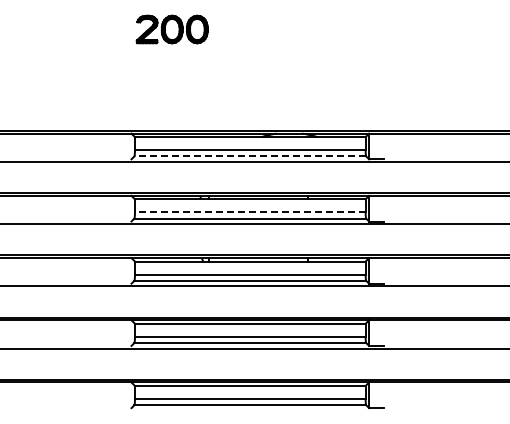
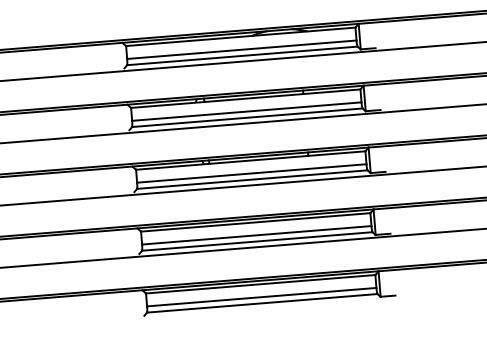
line: (250, 156) -> (242, 56), dashed -> solid
line: (249, 212) -> (246, 111), dashed -> solid

